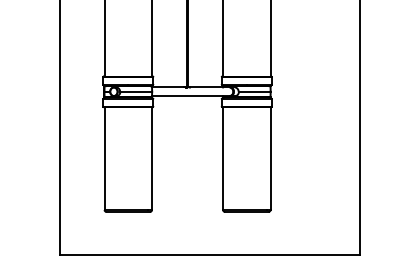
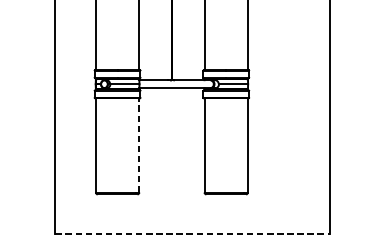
line: (152, 158) -> (139, 145), solid -> dashed
line: (210, 255) -> (192, 234), solid -> dashed

